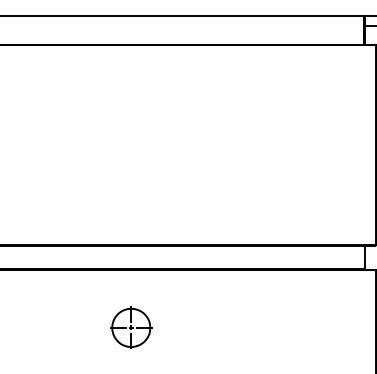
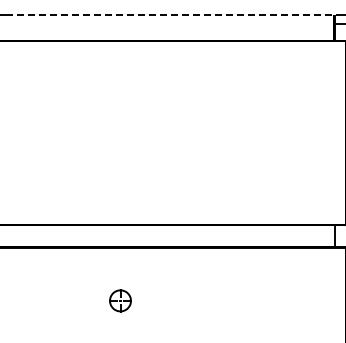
line: (189, 15) -> (173, 14), solid -> dashed
part: (131, 327) -> (120, 300), size x0.6

